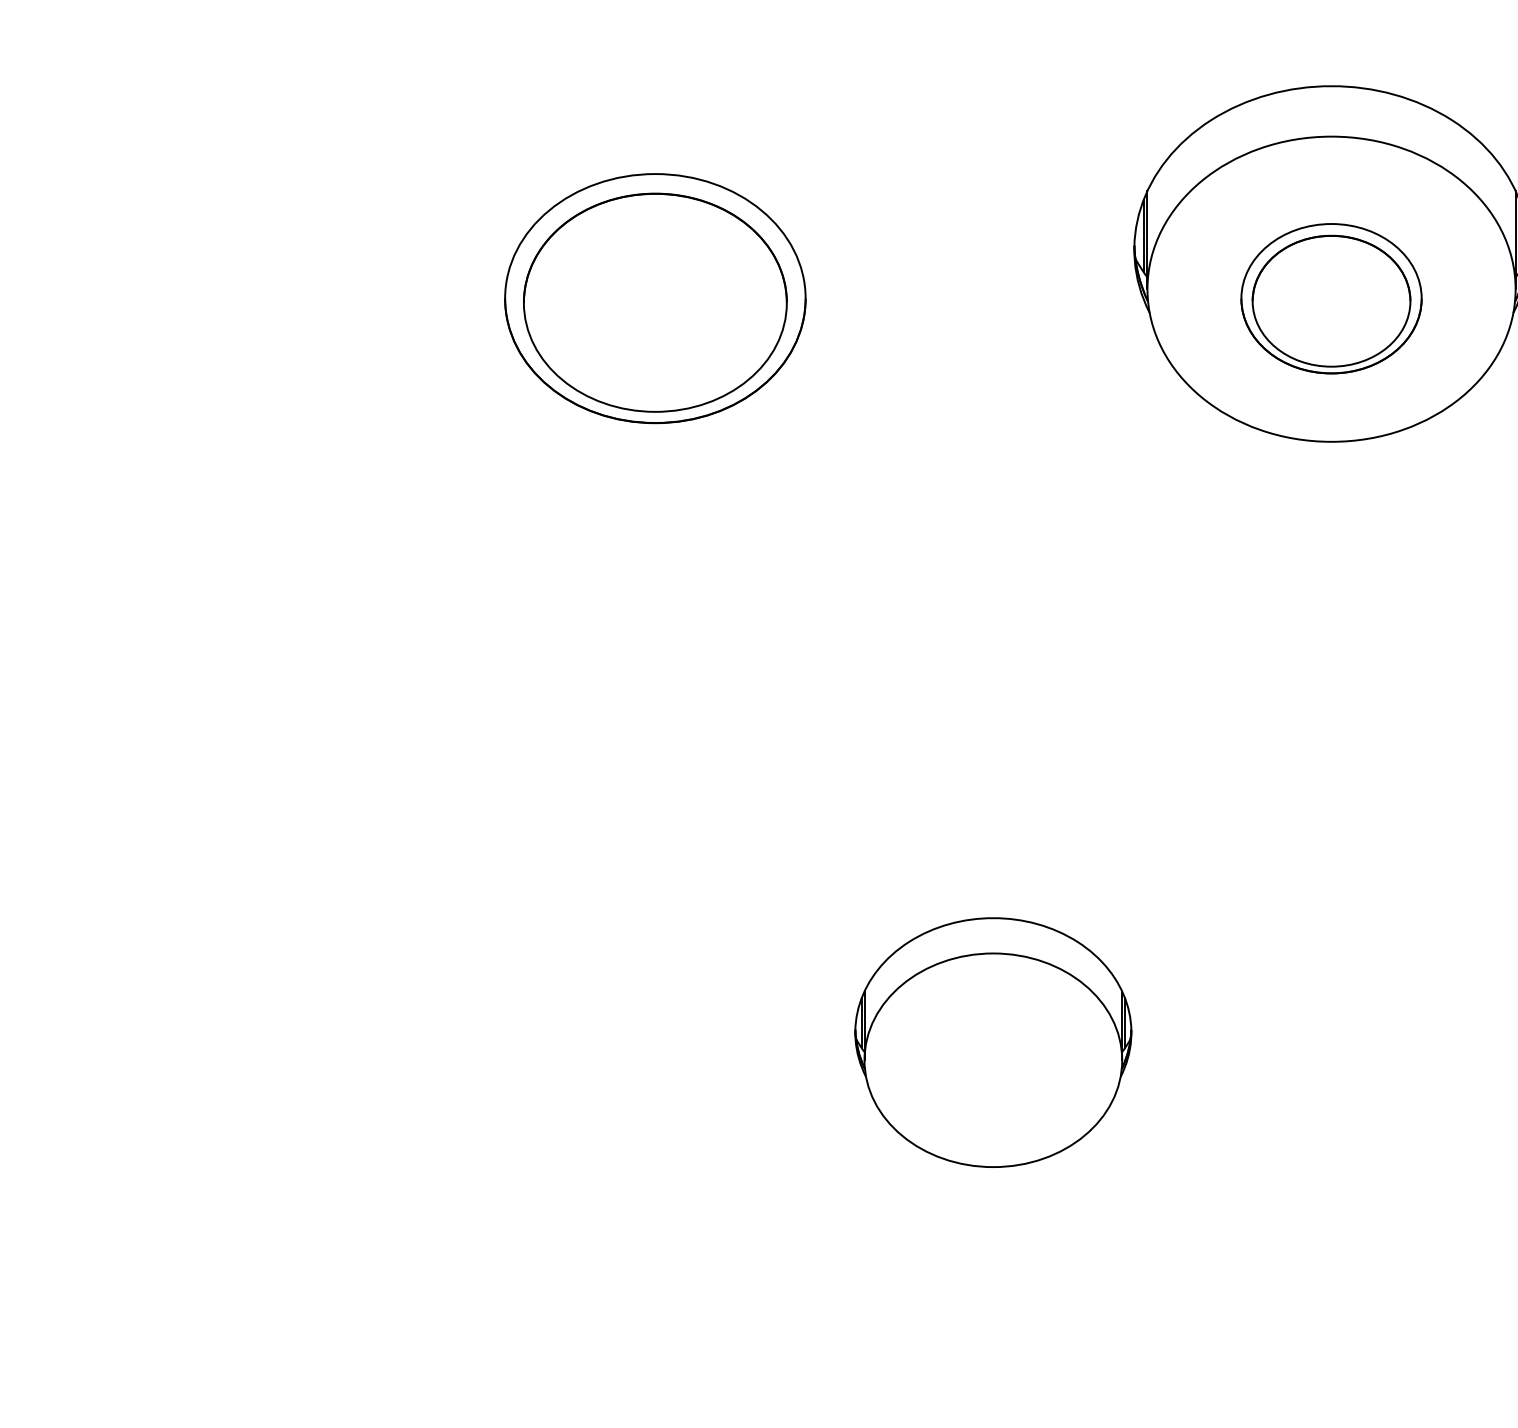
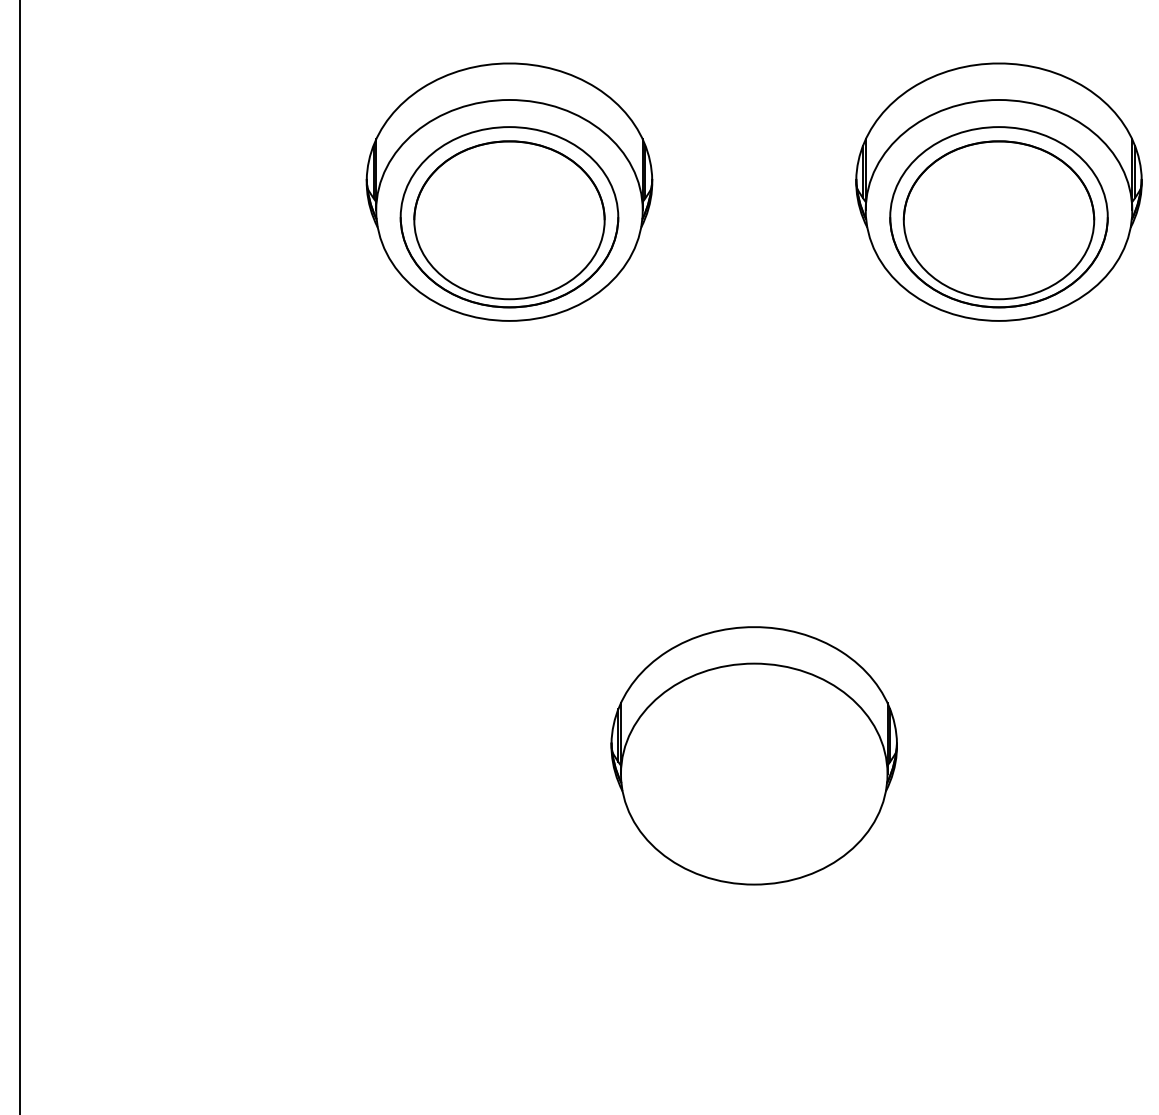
part: (655, 263) -> (509, 191), added
part: (1330, 298) -> (998, 217), size x1.67
part: (992, 1042) -> (753, 755), size x1.43

